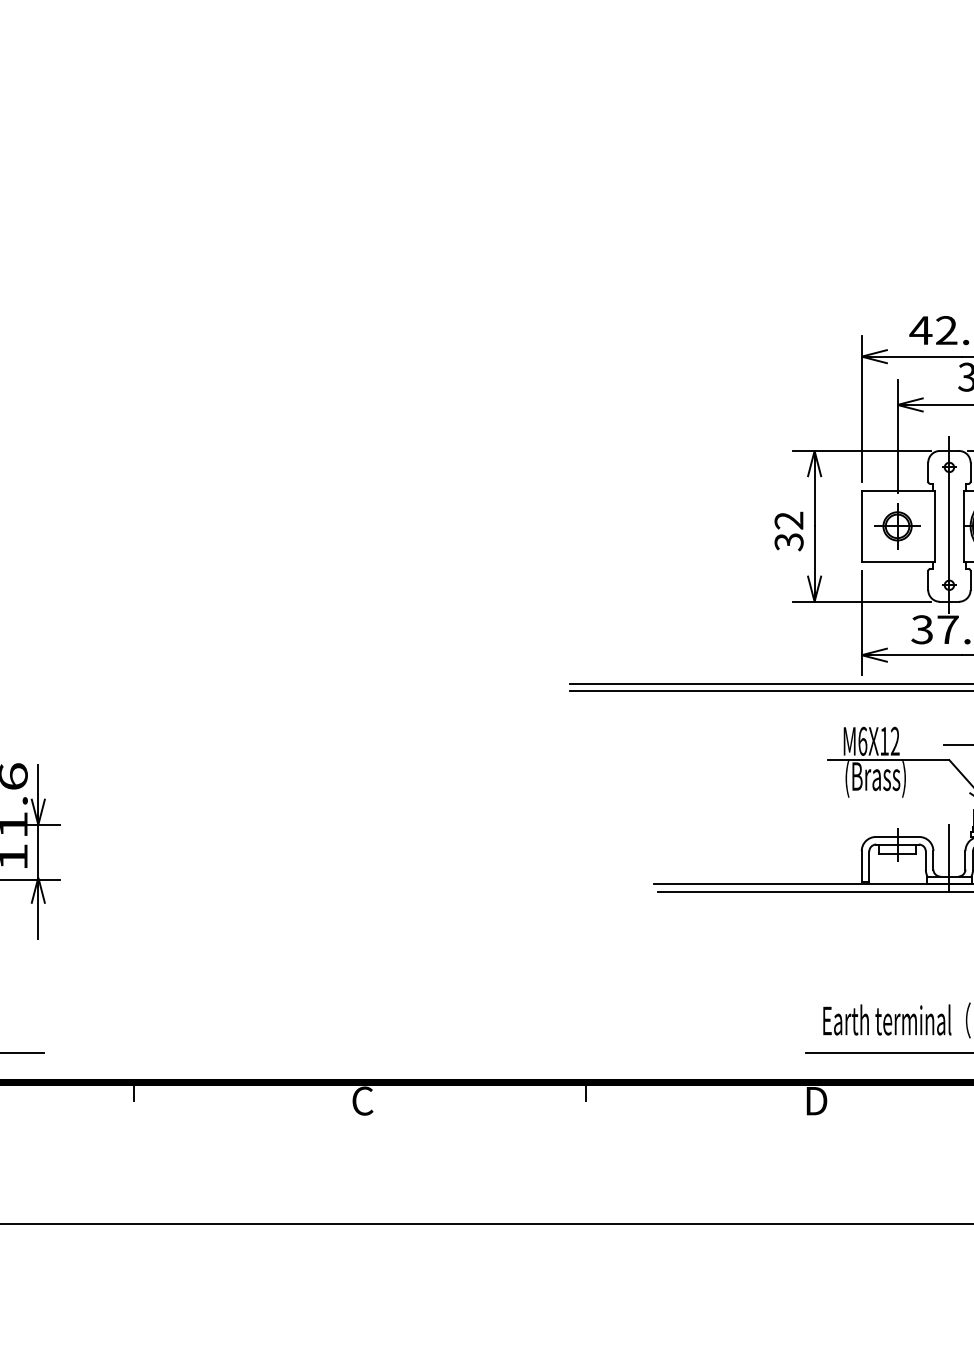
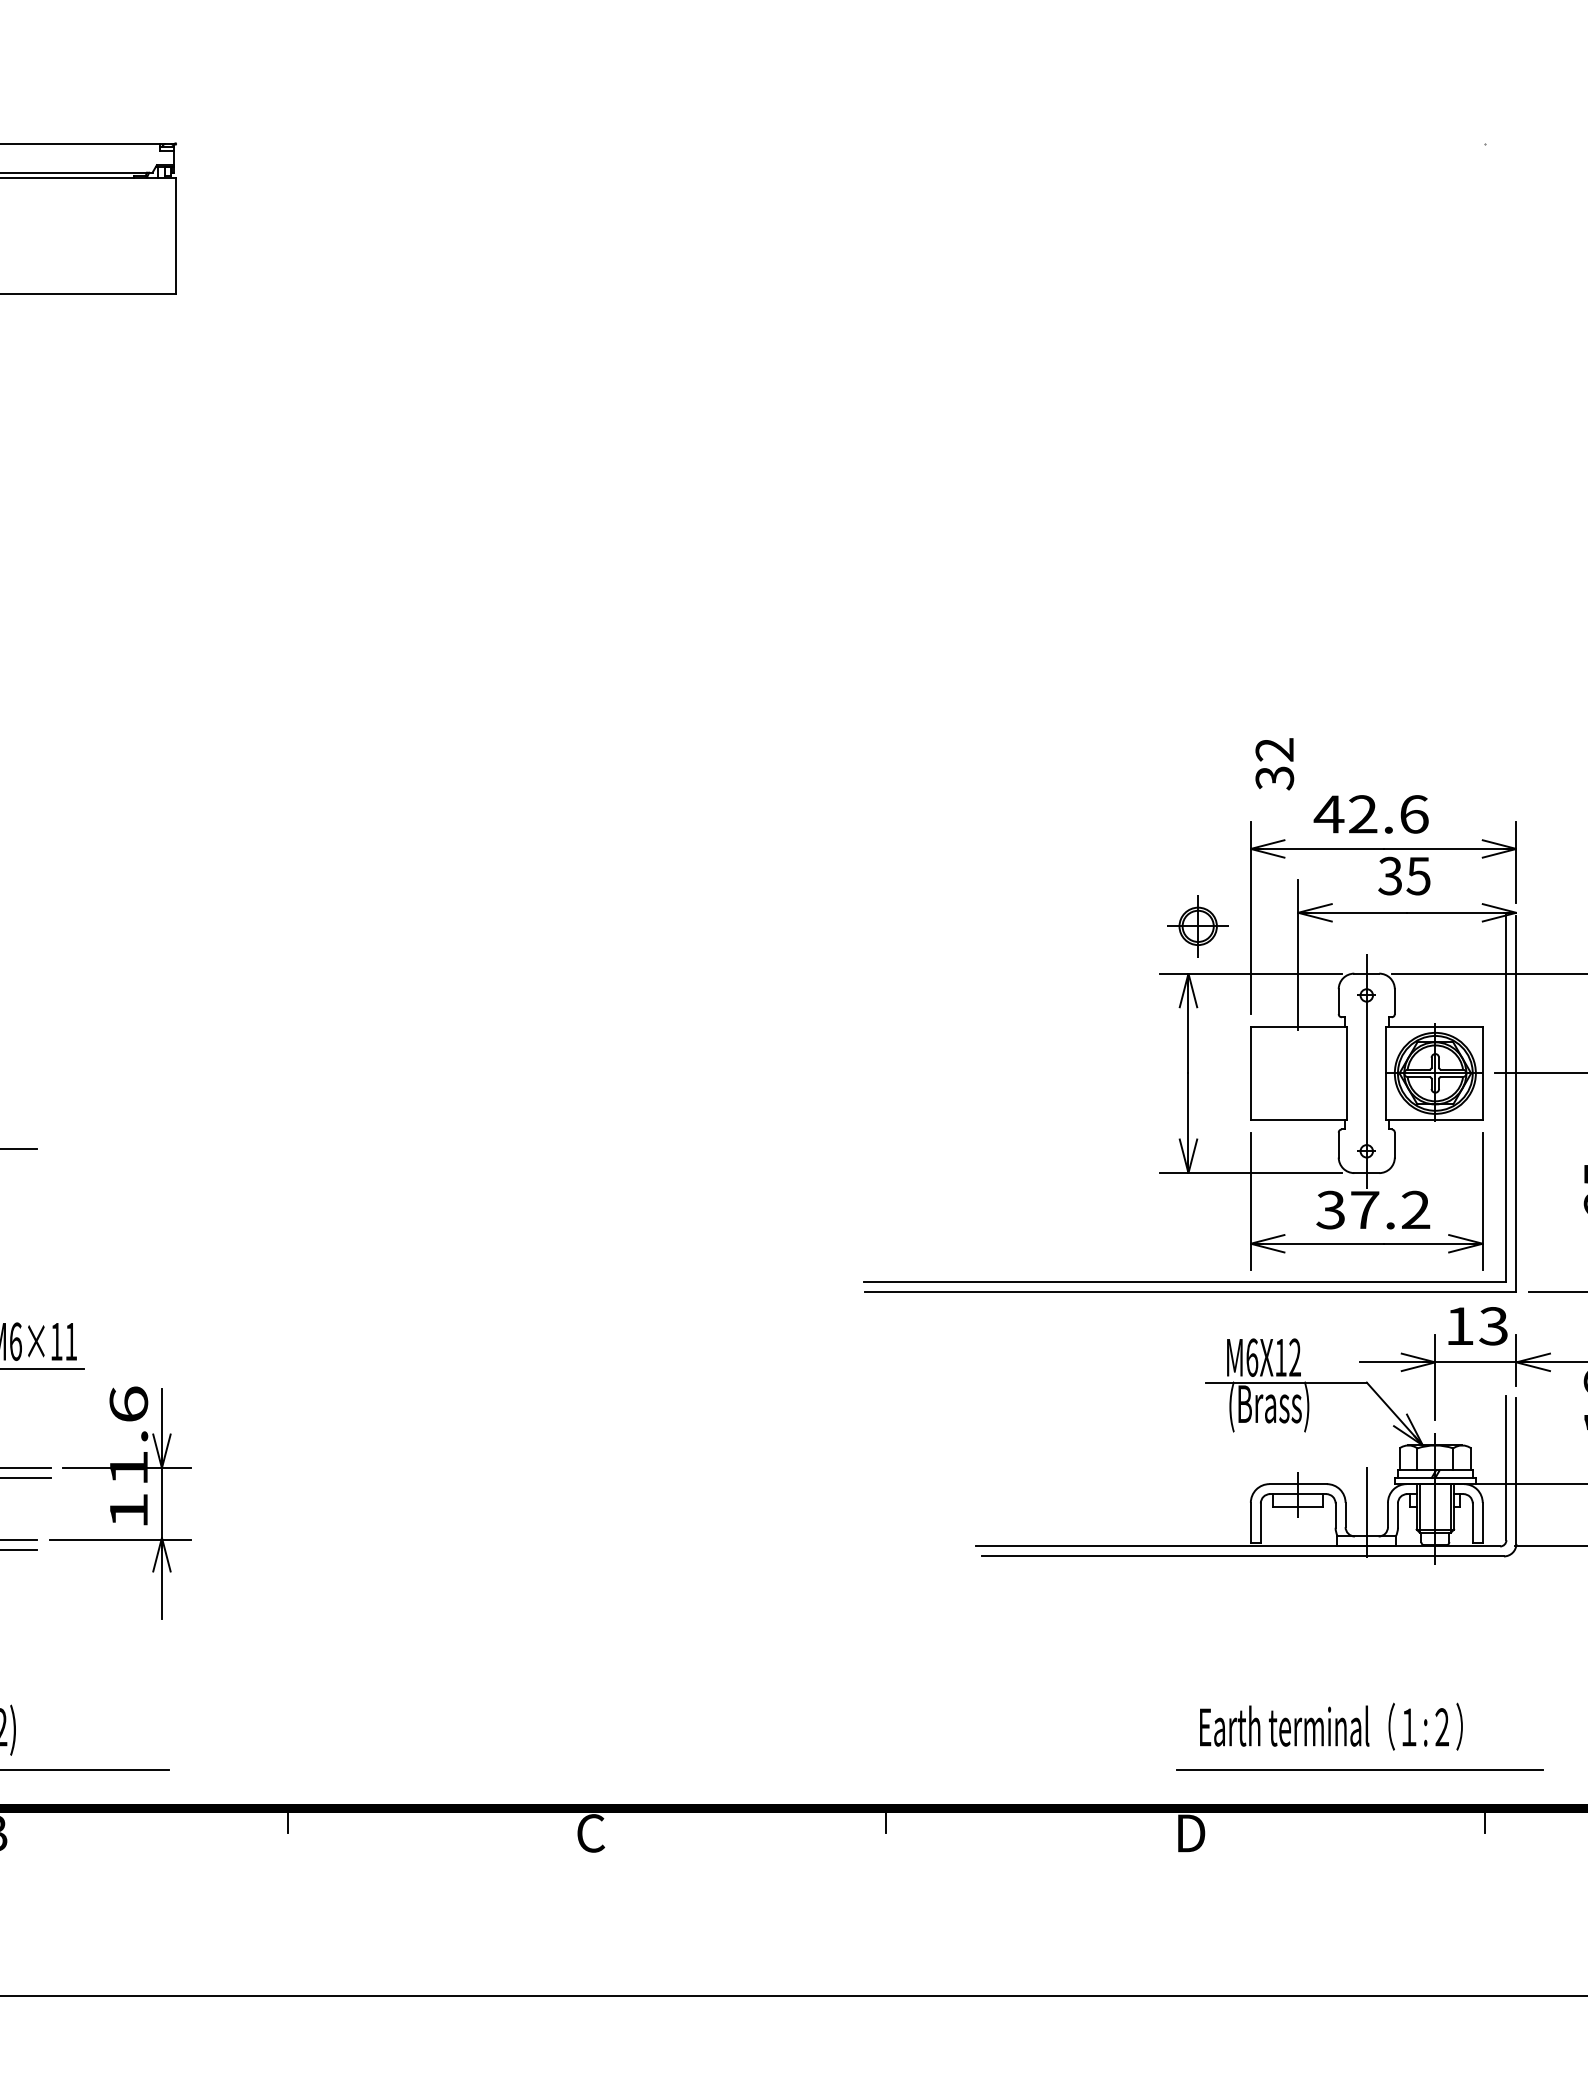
part: (897, 526) -> (1197, 926), moved
text: (788, 531) -> (1274, 764), moved

